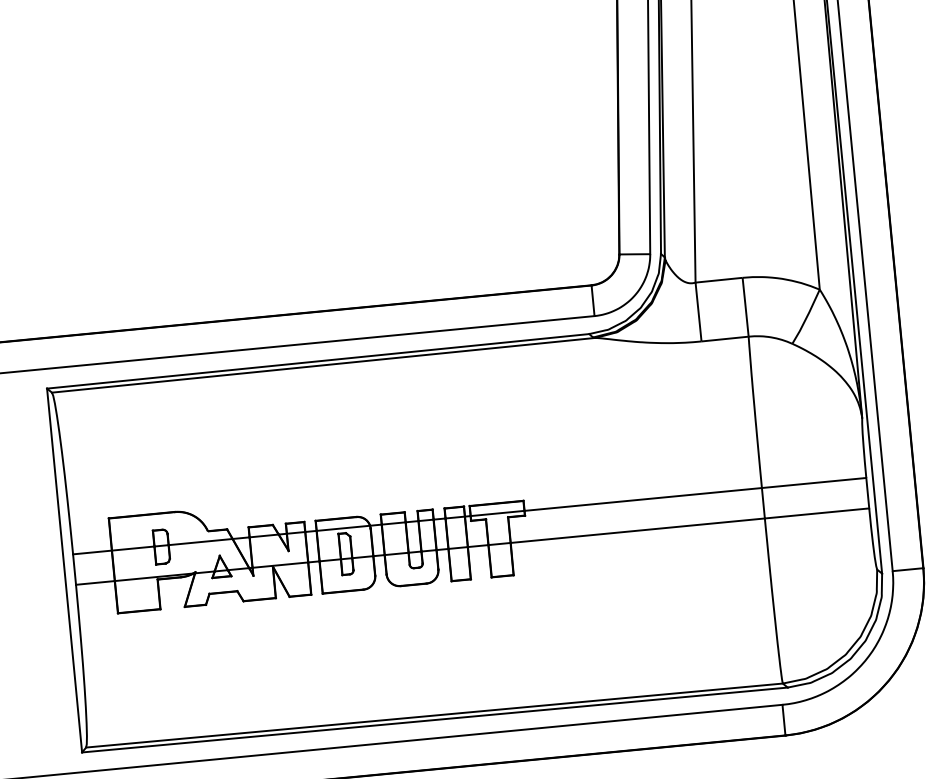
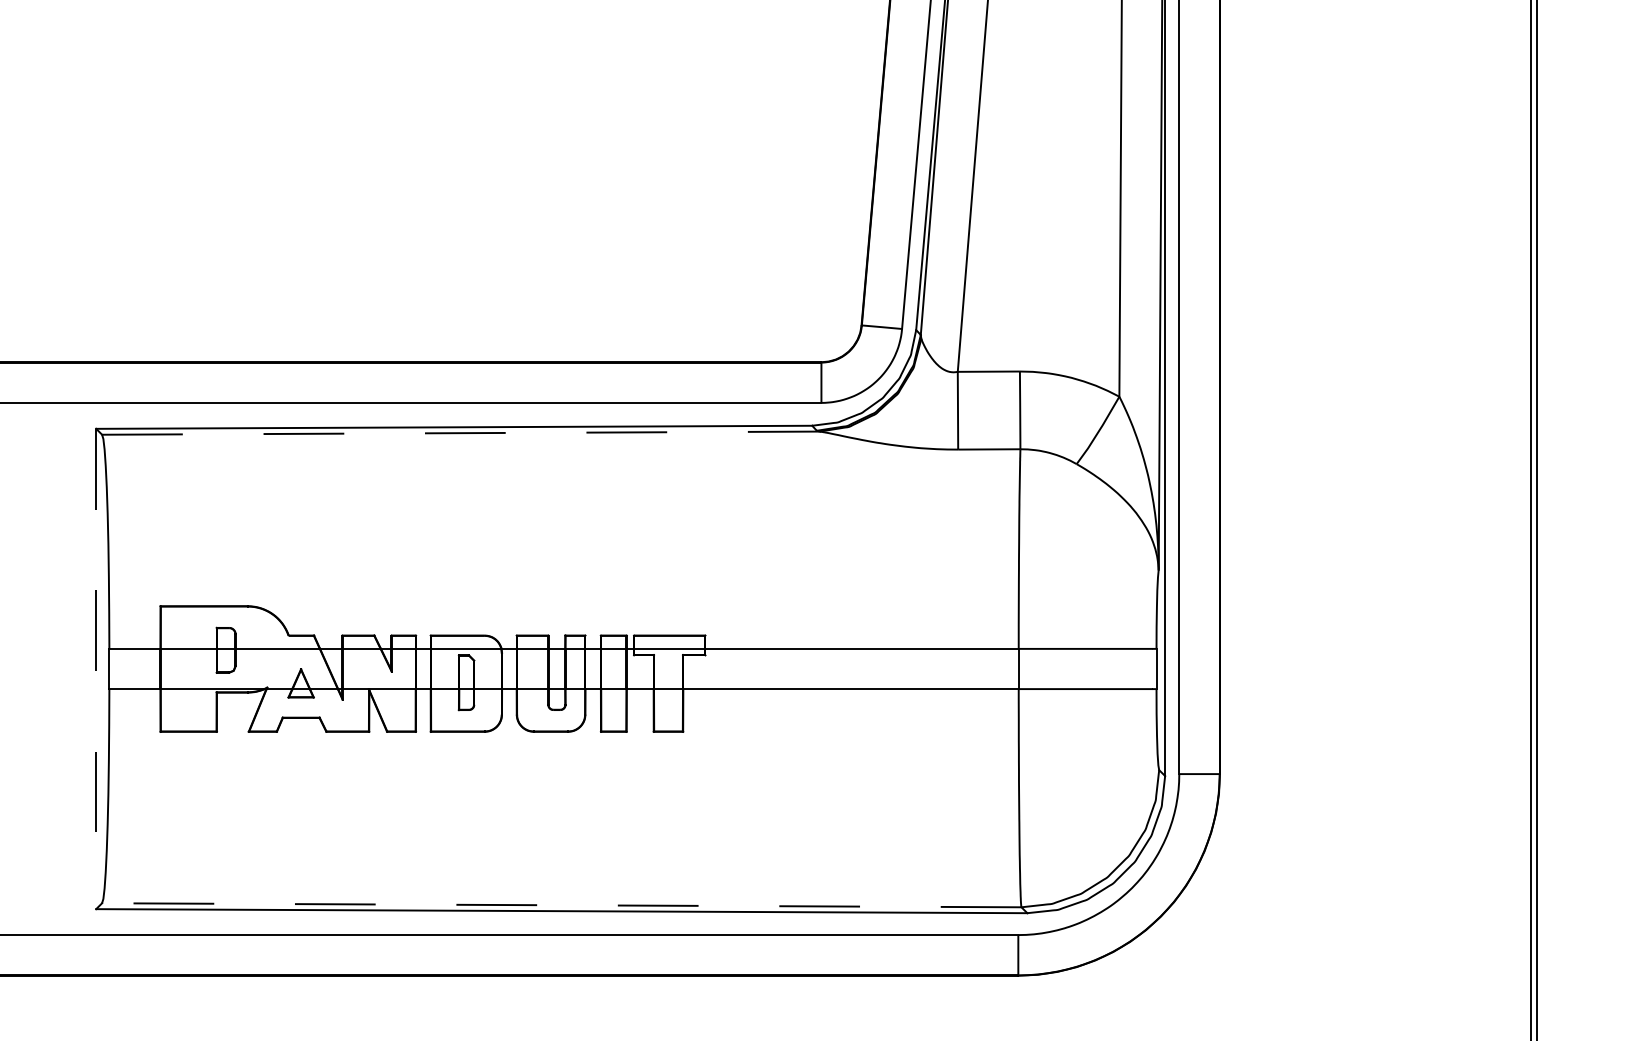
line: (323, 365) -> (460, 433), solid -> dashed
line: (64, 570) -> (96, 669), solid -> dashed
line: (434, 715) -> (561, 905), solid -> dashed

